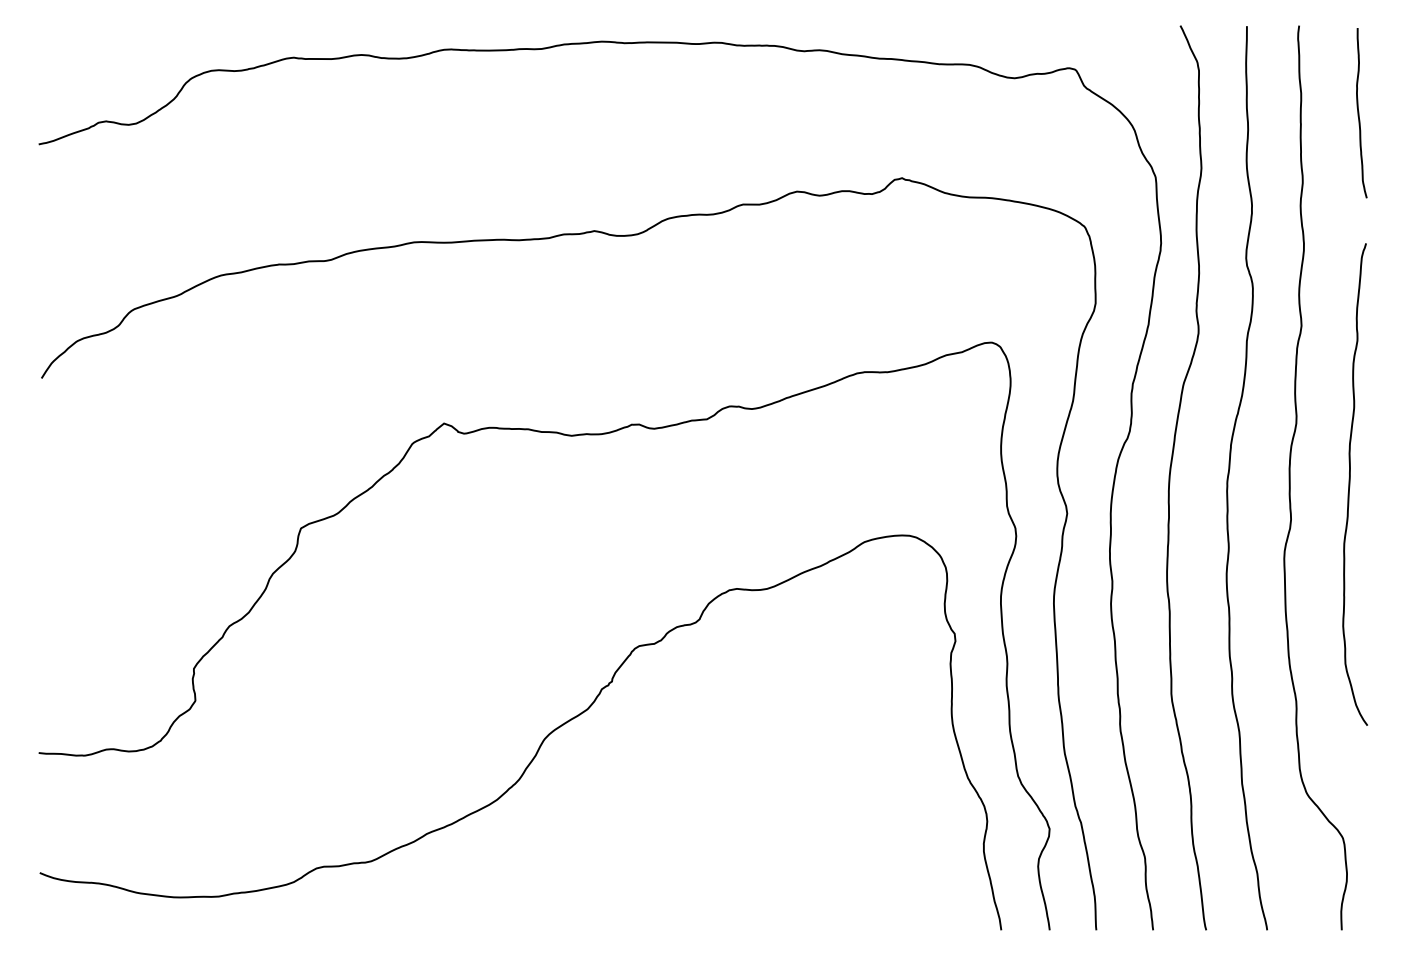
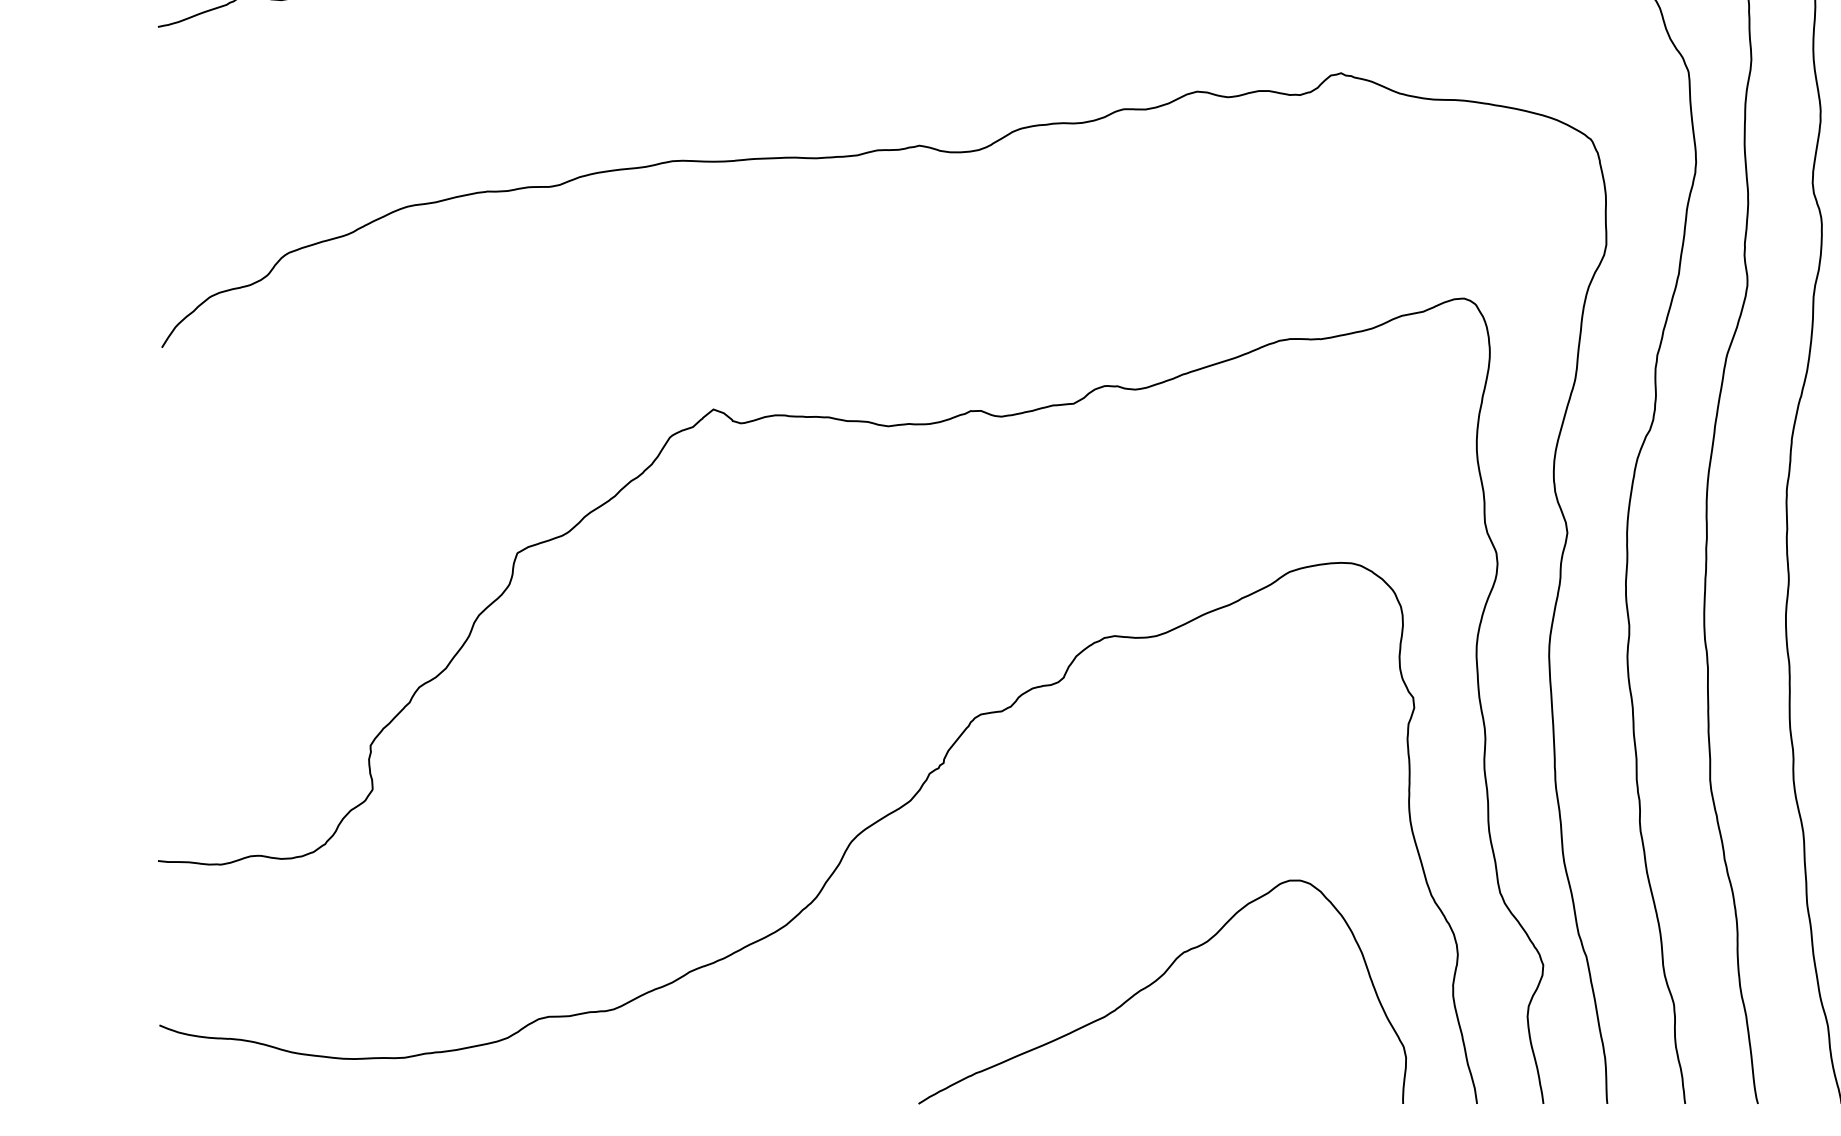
curve: (767, 841) -> (1156, 982), added

